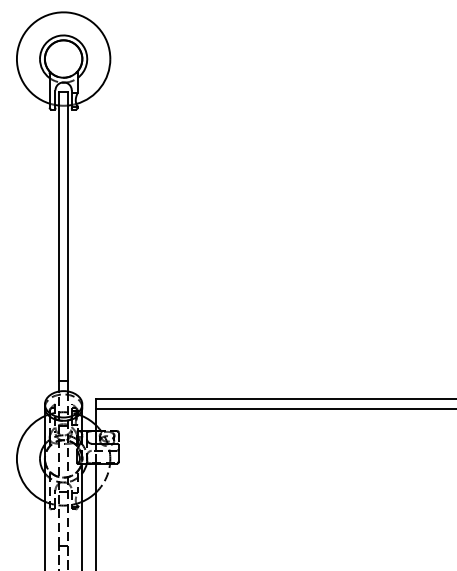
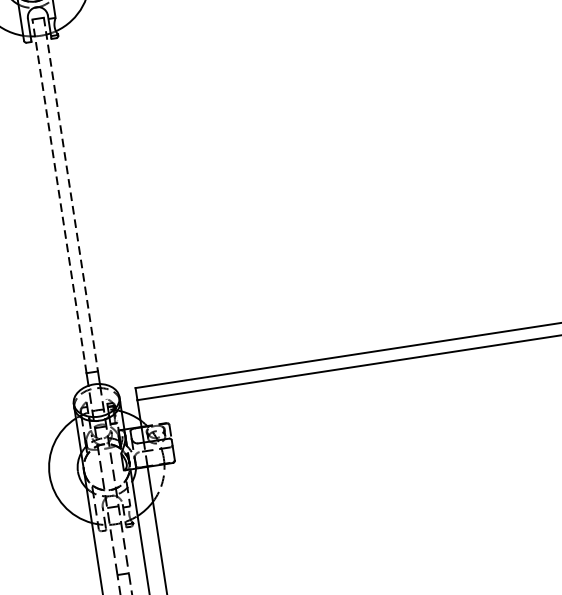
line: (58, 236) -> (58, 196), solid -> dashed
line: (68, 236) -> (71, 194), solid -> dashed

